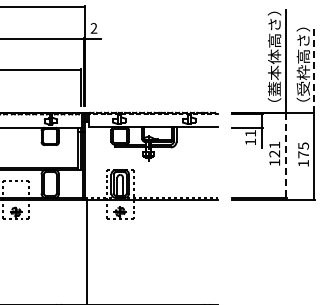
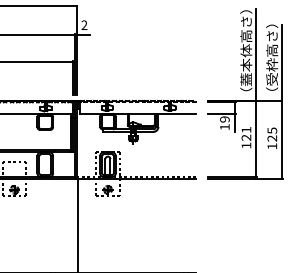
line: (314, 70) -> (282, 62), dashed -> solid
text: (250, 133) -> (224, 119), 11 -> 19
text: (303, 154) -> (272, 138), 175 -> 125
line: (285, 156) -> (256, 140), dashed -> solid

